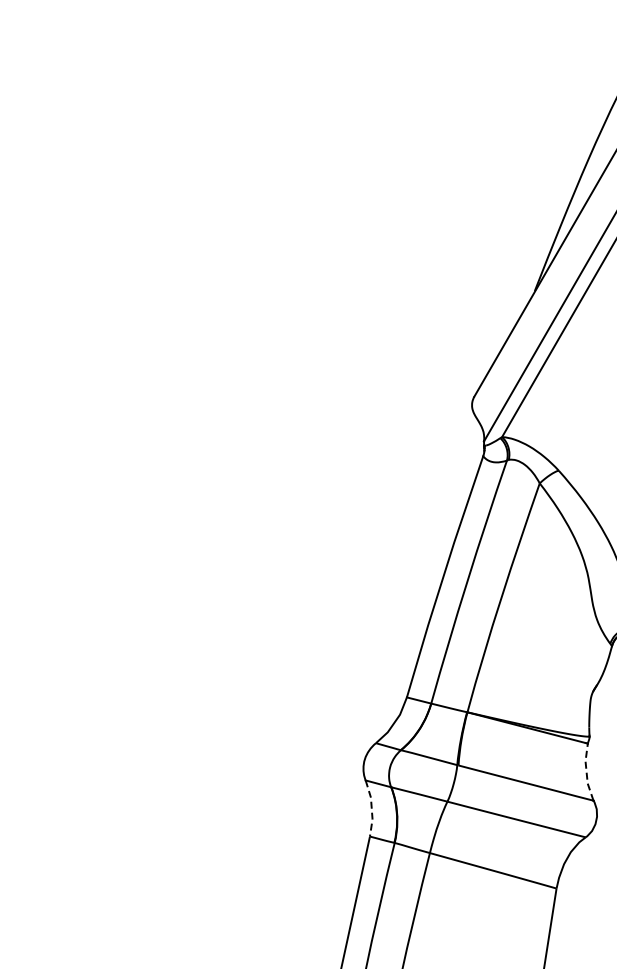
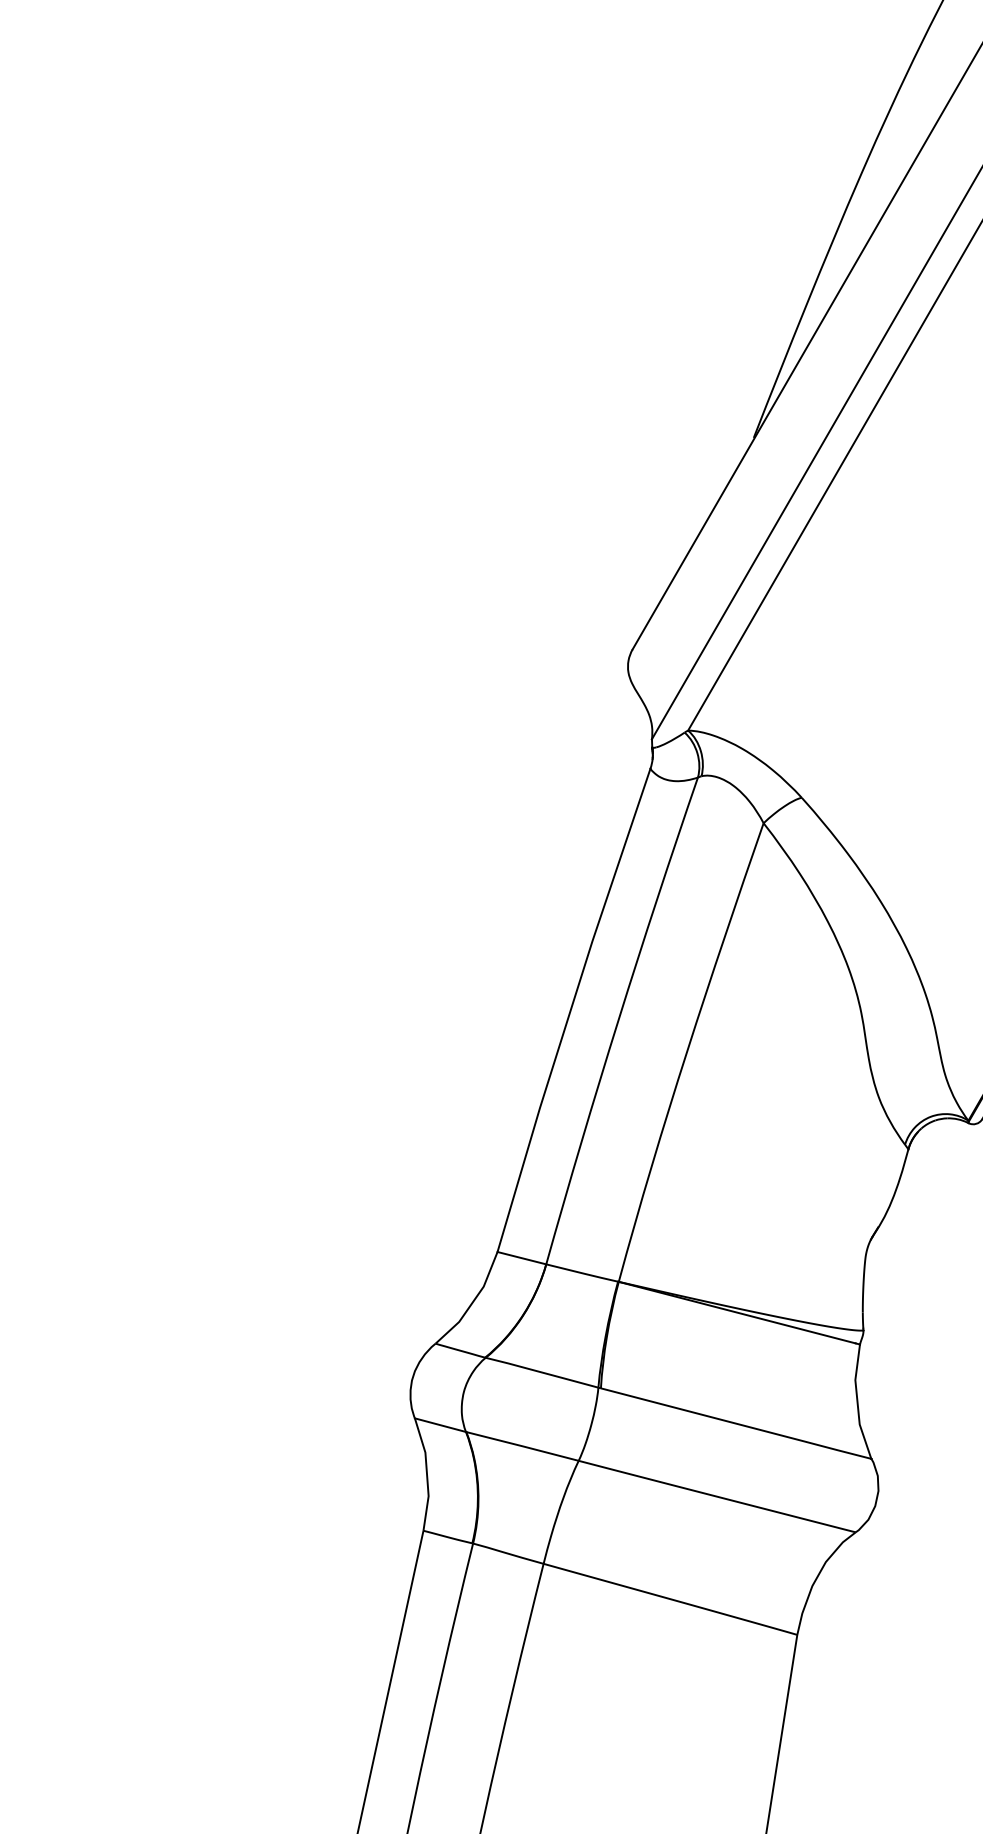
line: (586, 772) -> (857, 1402), dashed -> solid
line: (371, 808) -> (426, 1474), dashed -> solid

